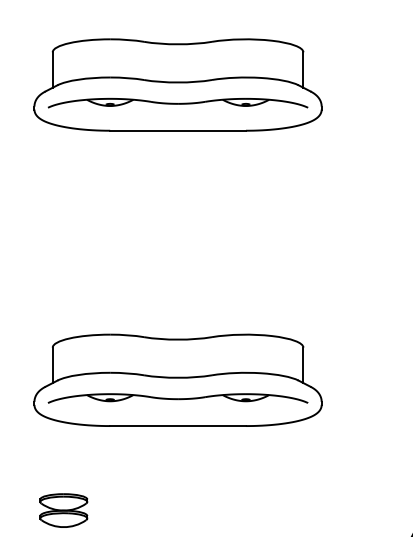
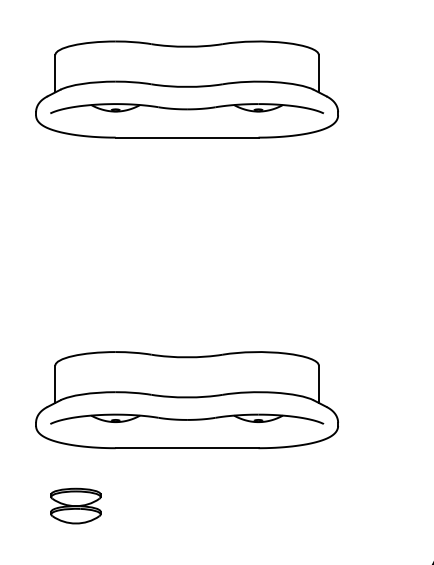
part: (63, 510) -> (75, 505), moved

